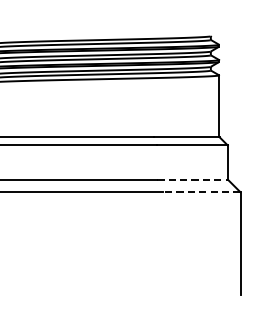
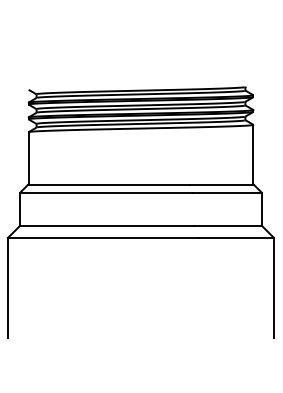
line: (193, 180) -> (228, 226), dashed -> solid
line: (201, 192) -> (236, 238), dashed -> solid

